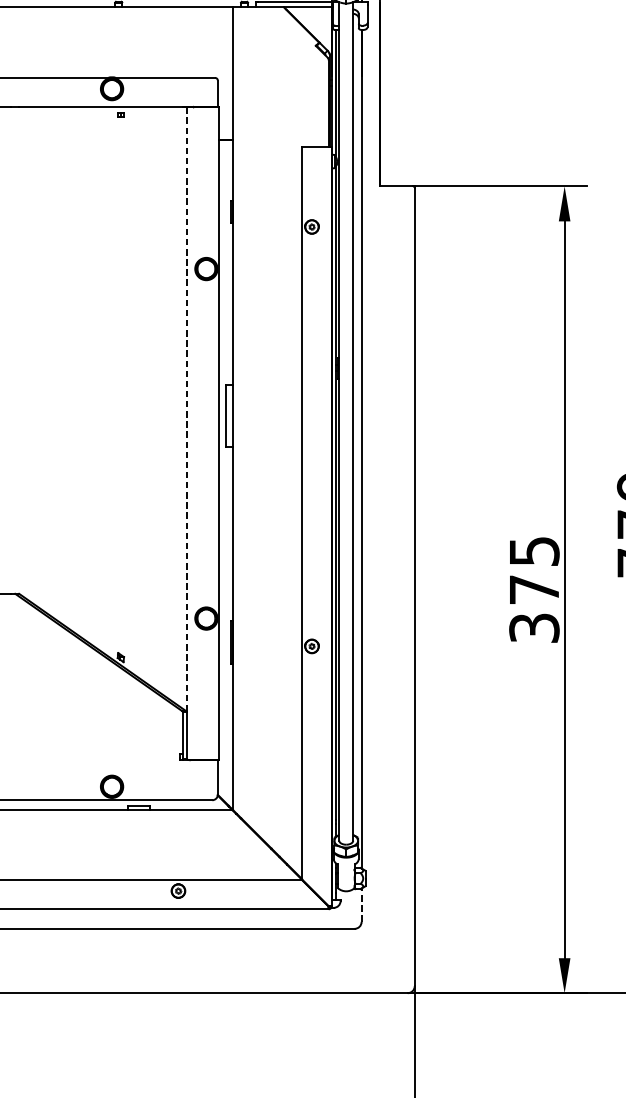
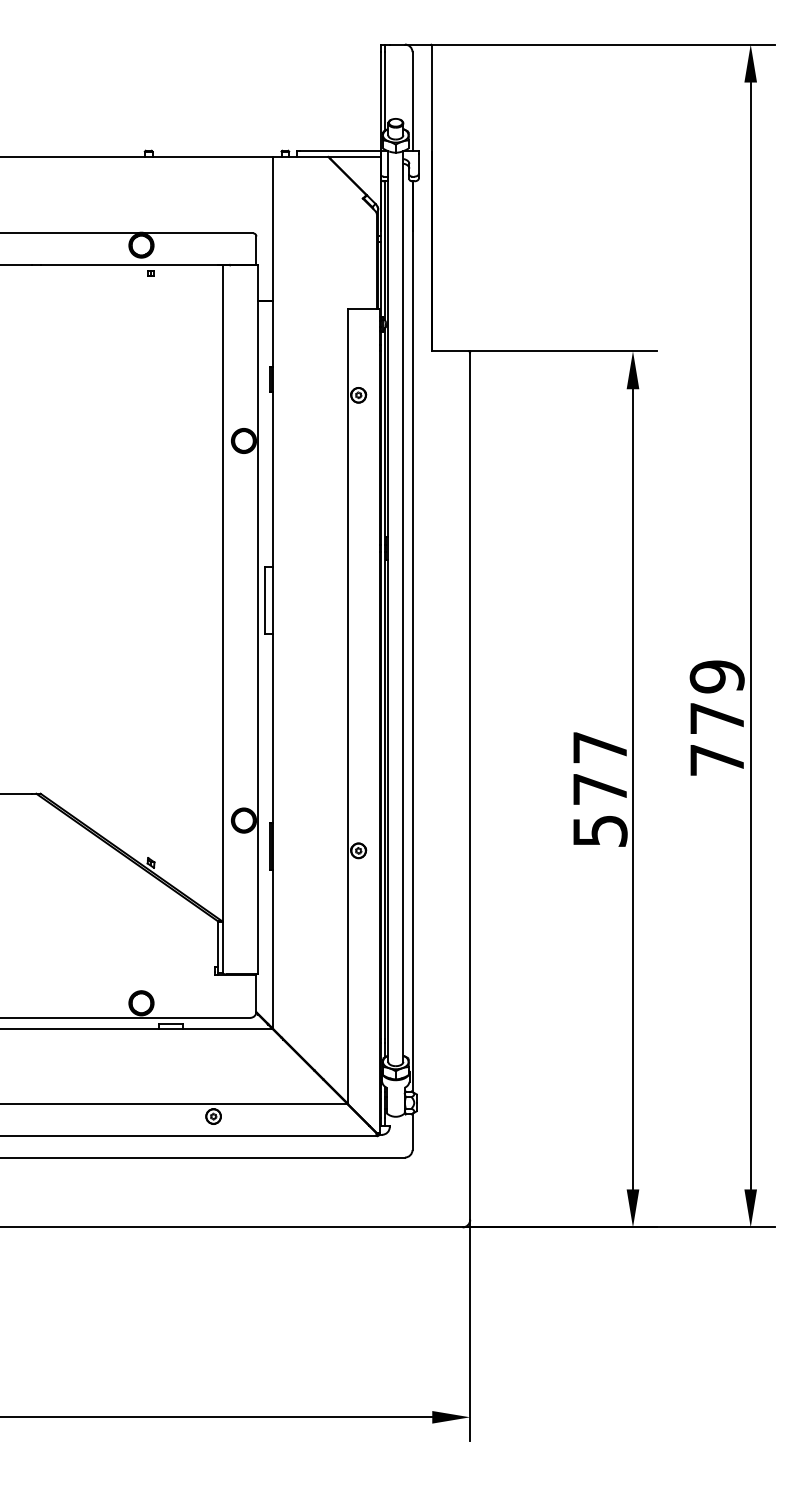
line: (186, 410) -> (222, 594), dashed -> solid
text: (533, 589) -> (599, 789), 375 -> 577
line: (361, 904) -> (412, 1131), dashed -> solid

